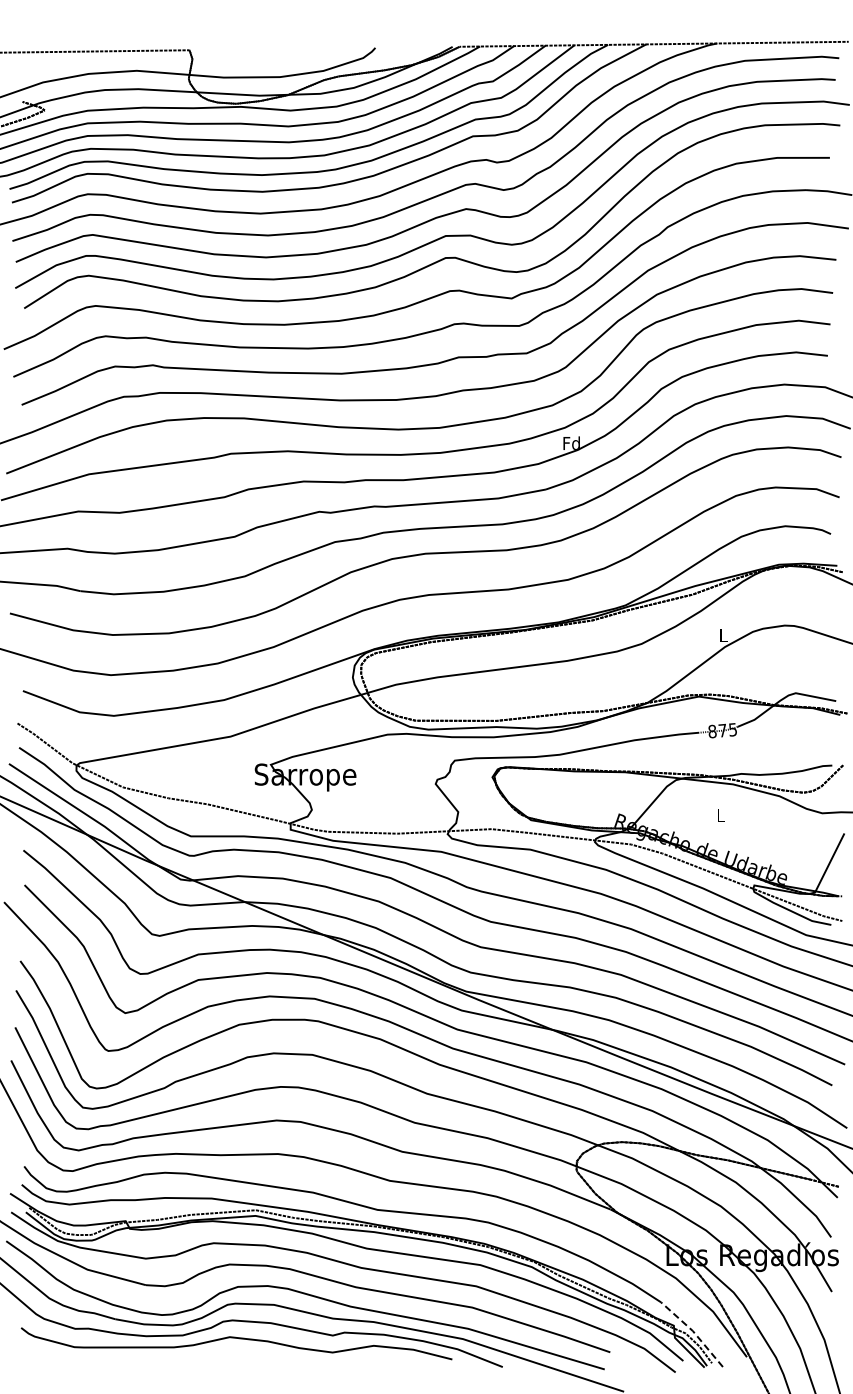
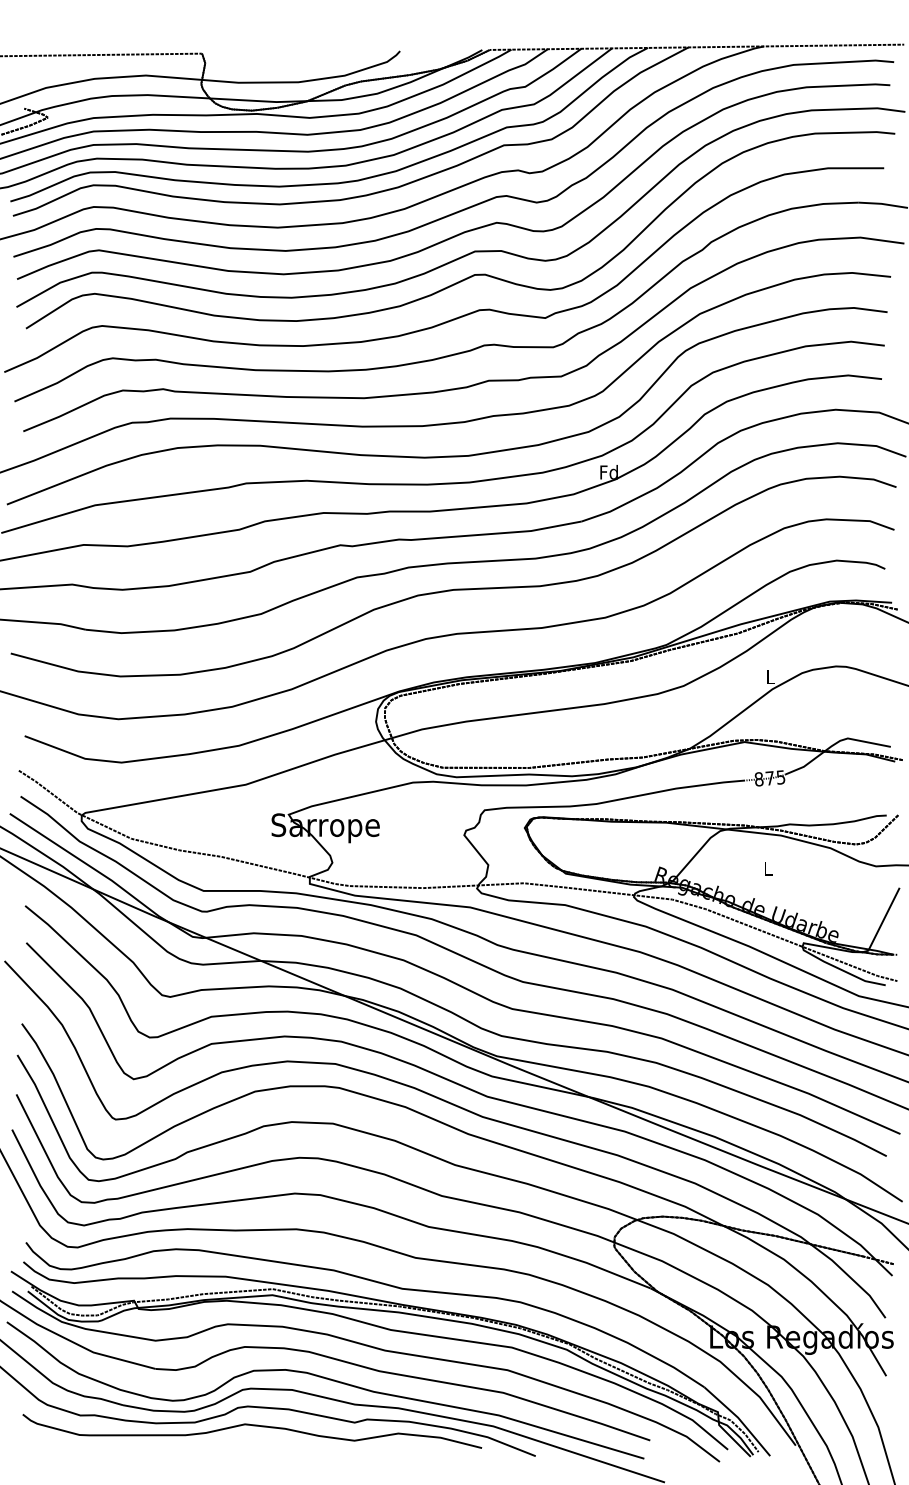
line: (694, 1332) -> (739, 1419), dashed -> solid

